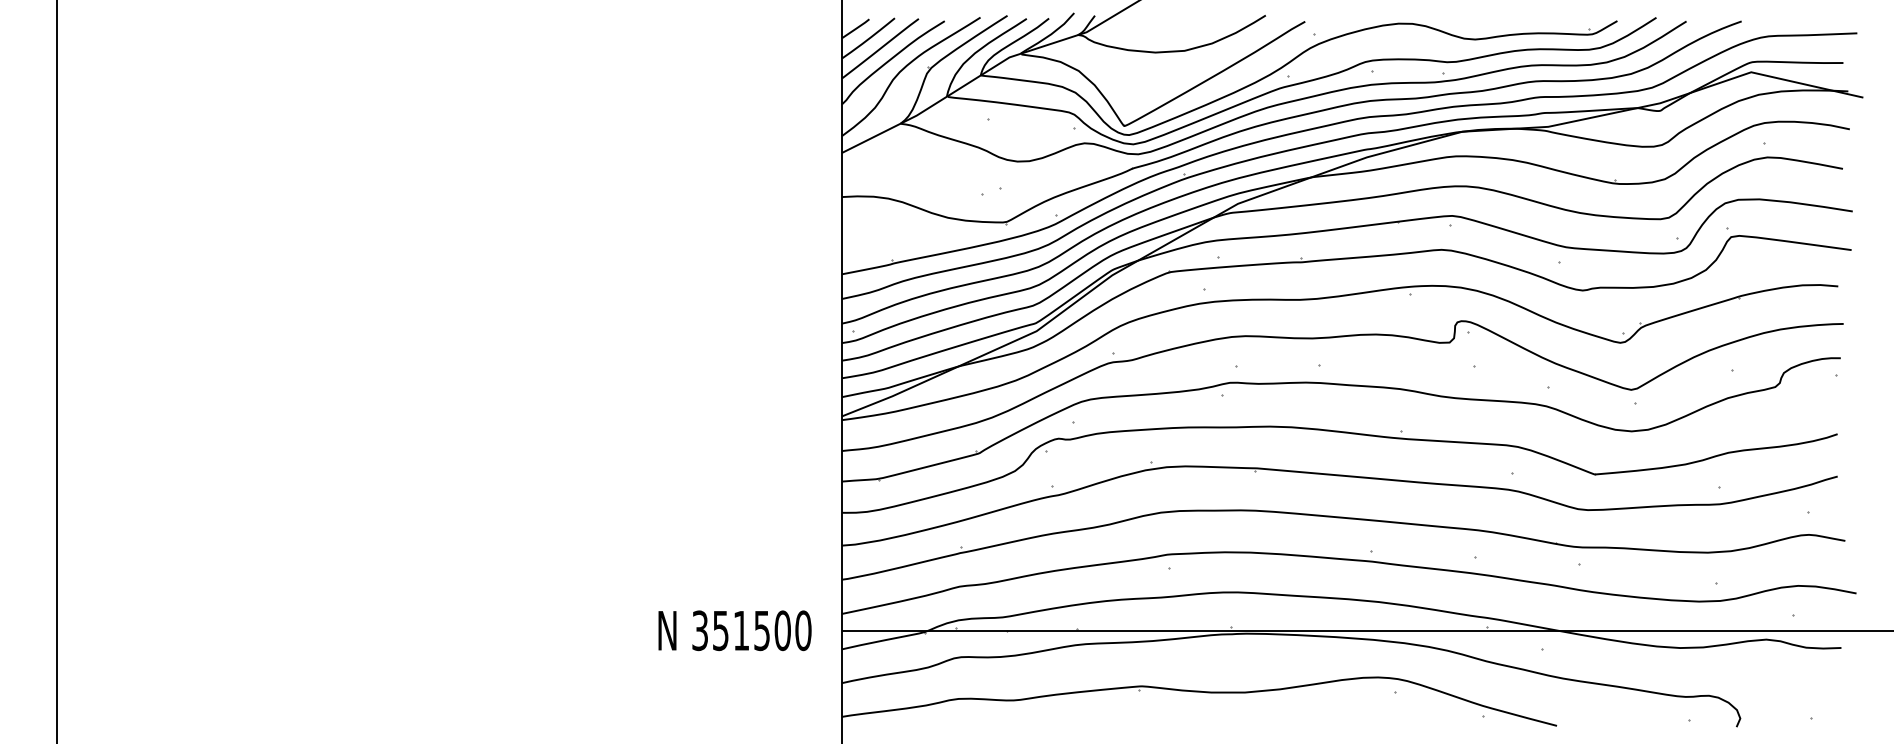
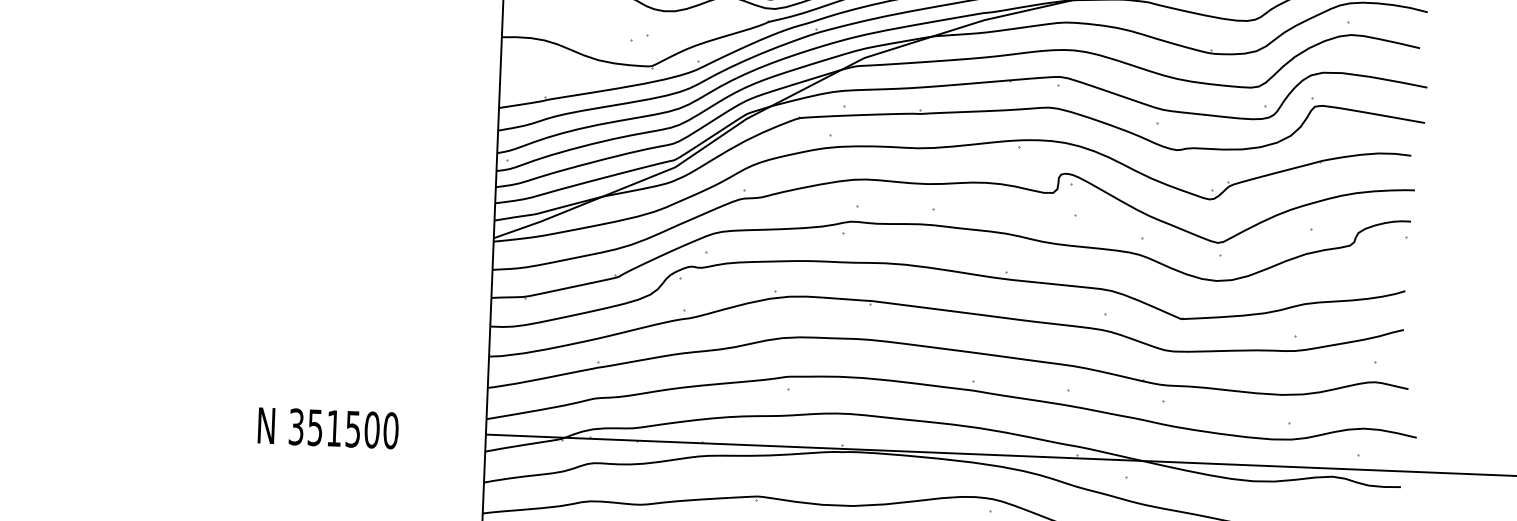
text: (734, 630) -> (327, 428), moved

